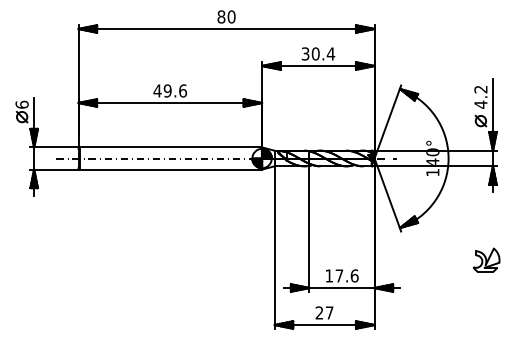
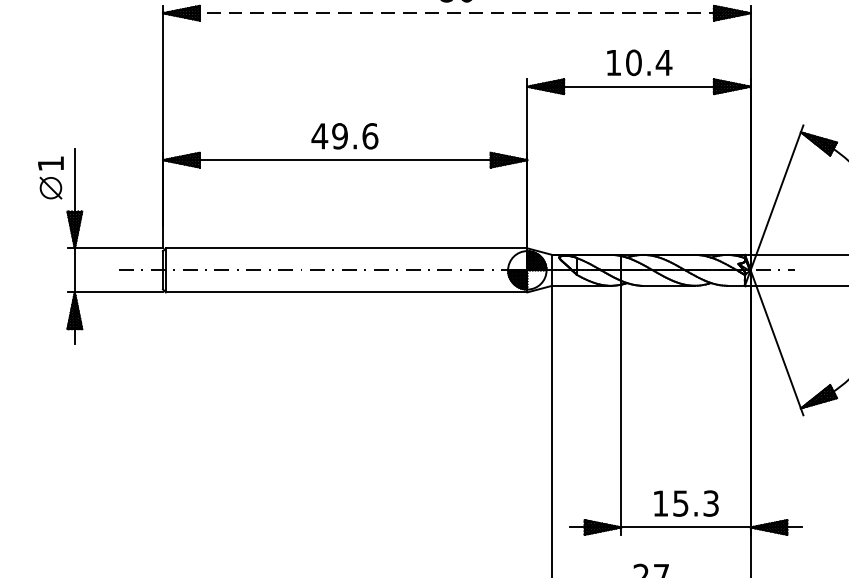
line: (227, 29) -> (458, 14), solid -> dashed
text: (305, 53) -> (613, 61), 30.4 -> 10.4
text: (21, 104) -> (49, 163), 6 -> 1
text: (346, 275) -> (694, 502), 17.6 -> 15.3

